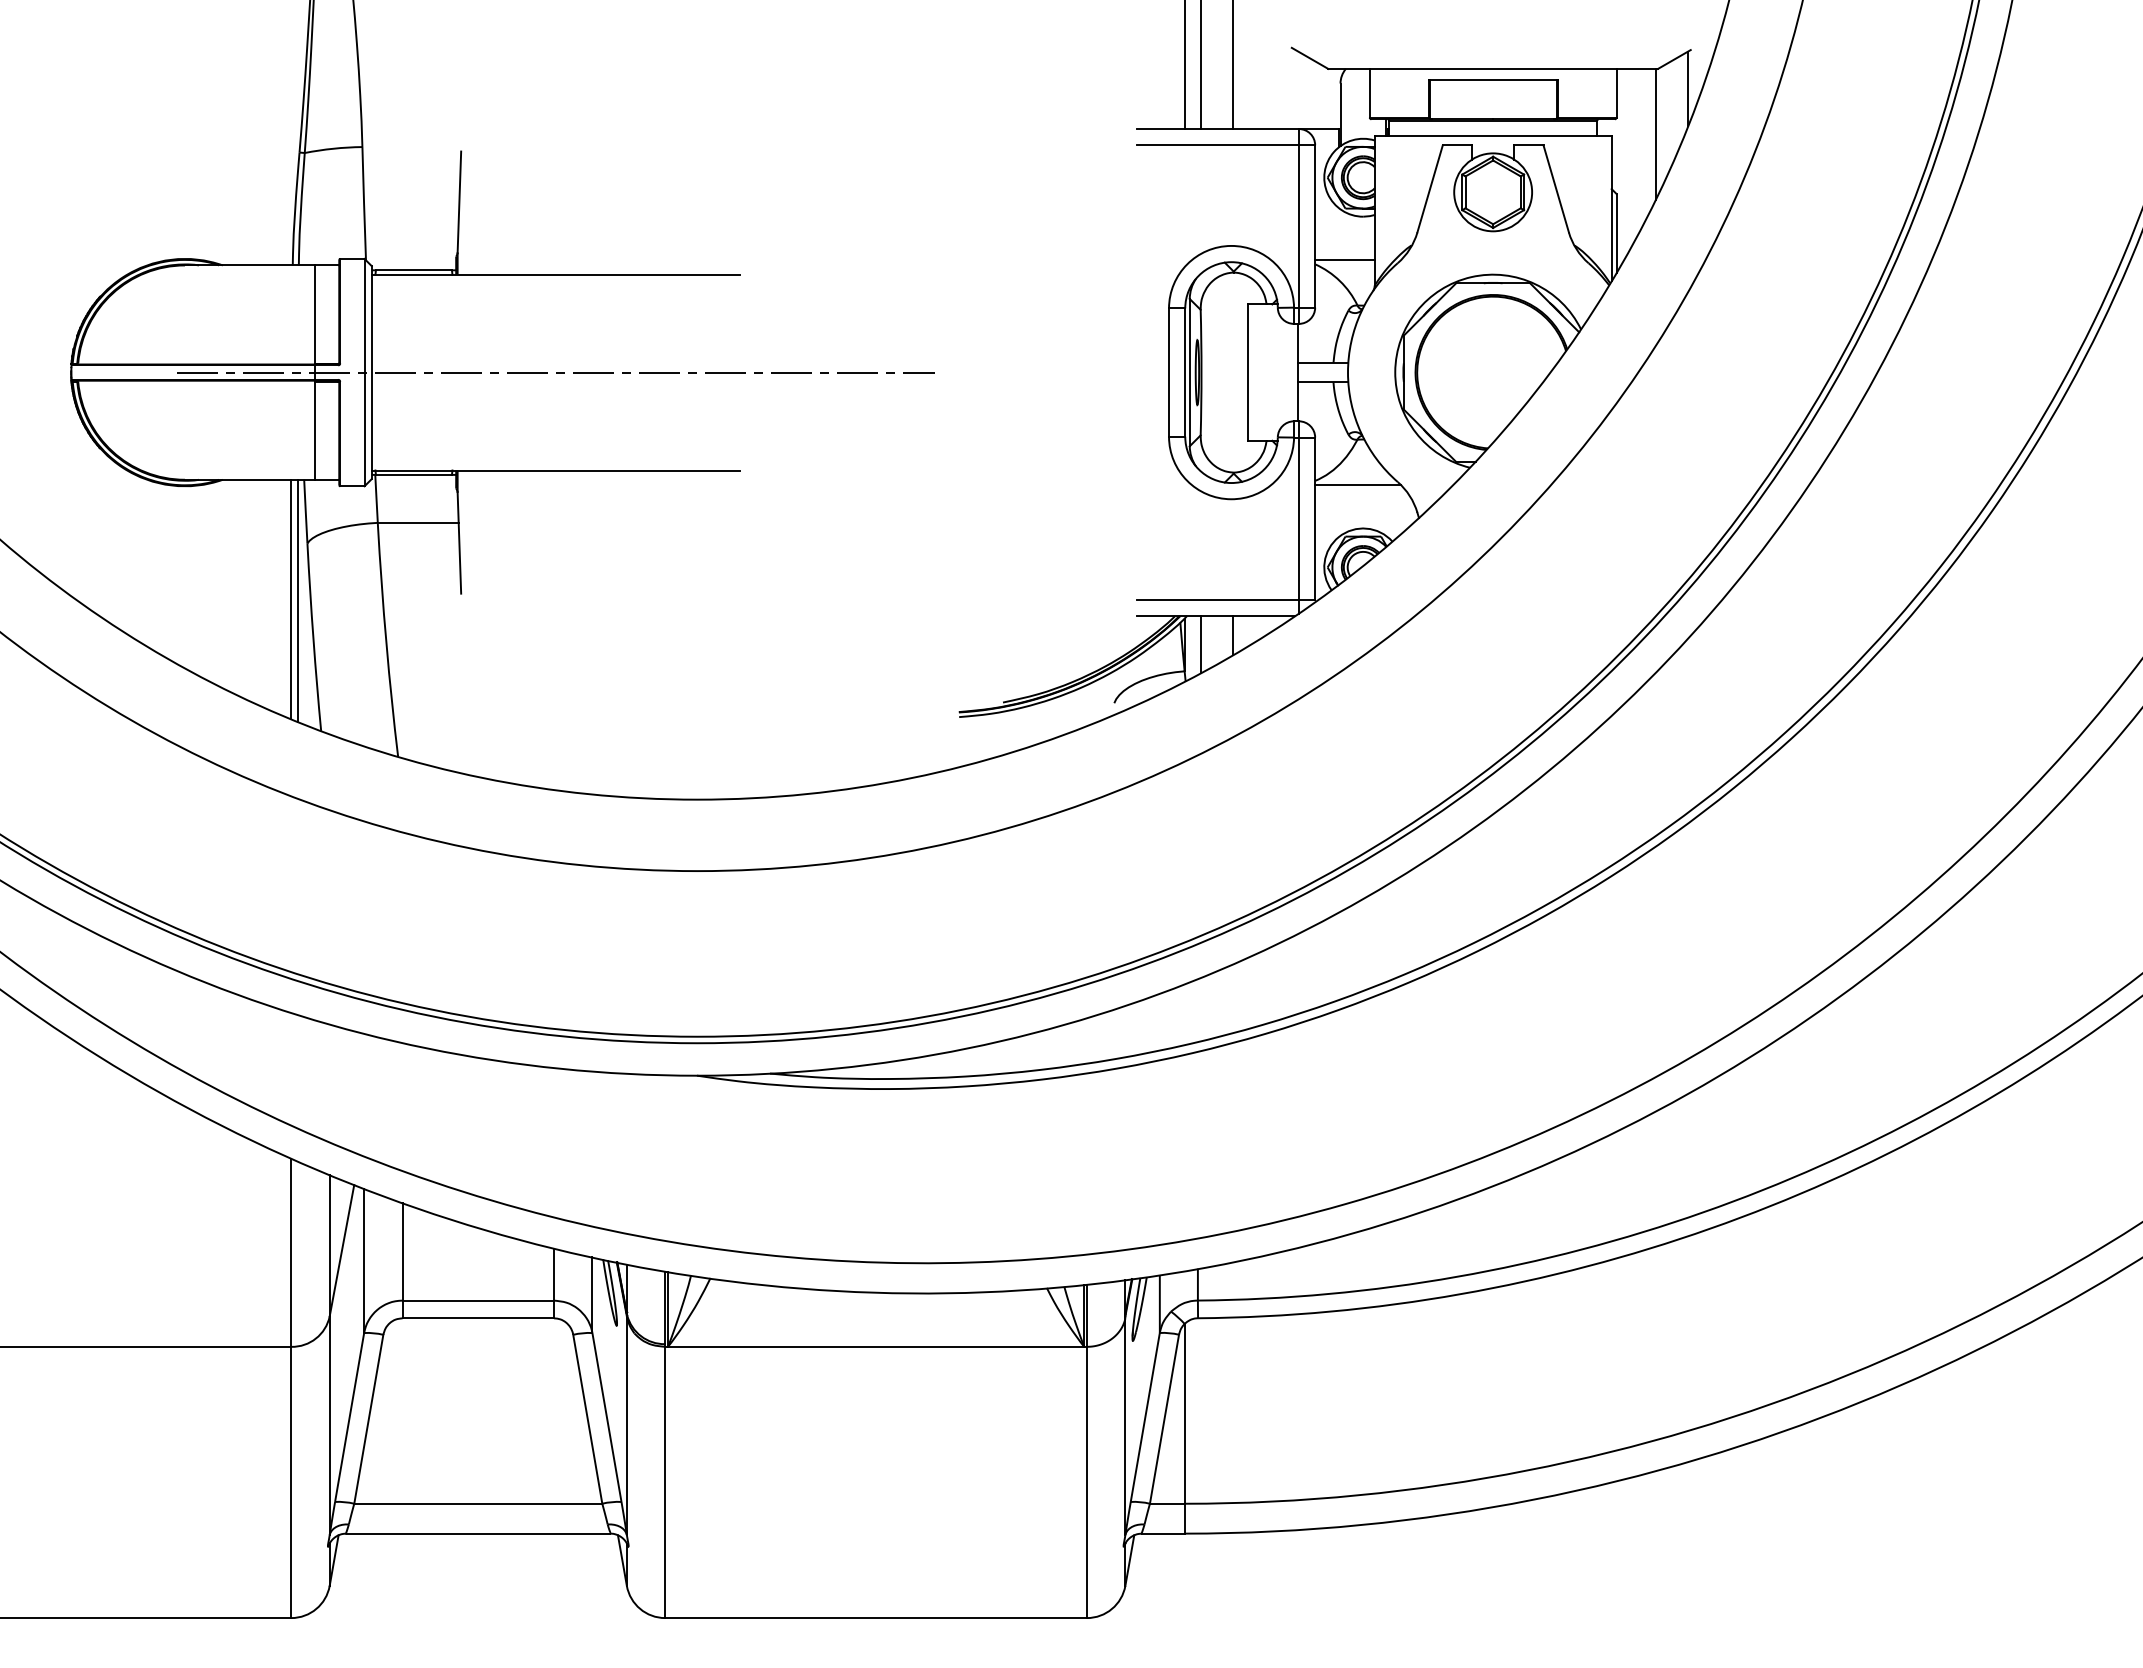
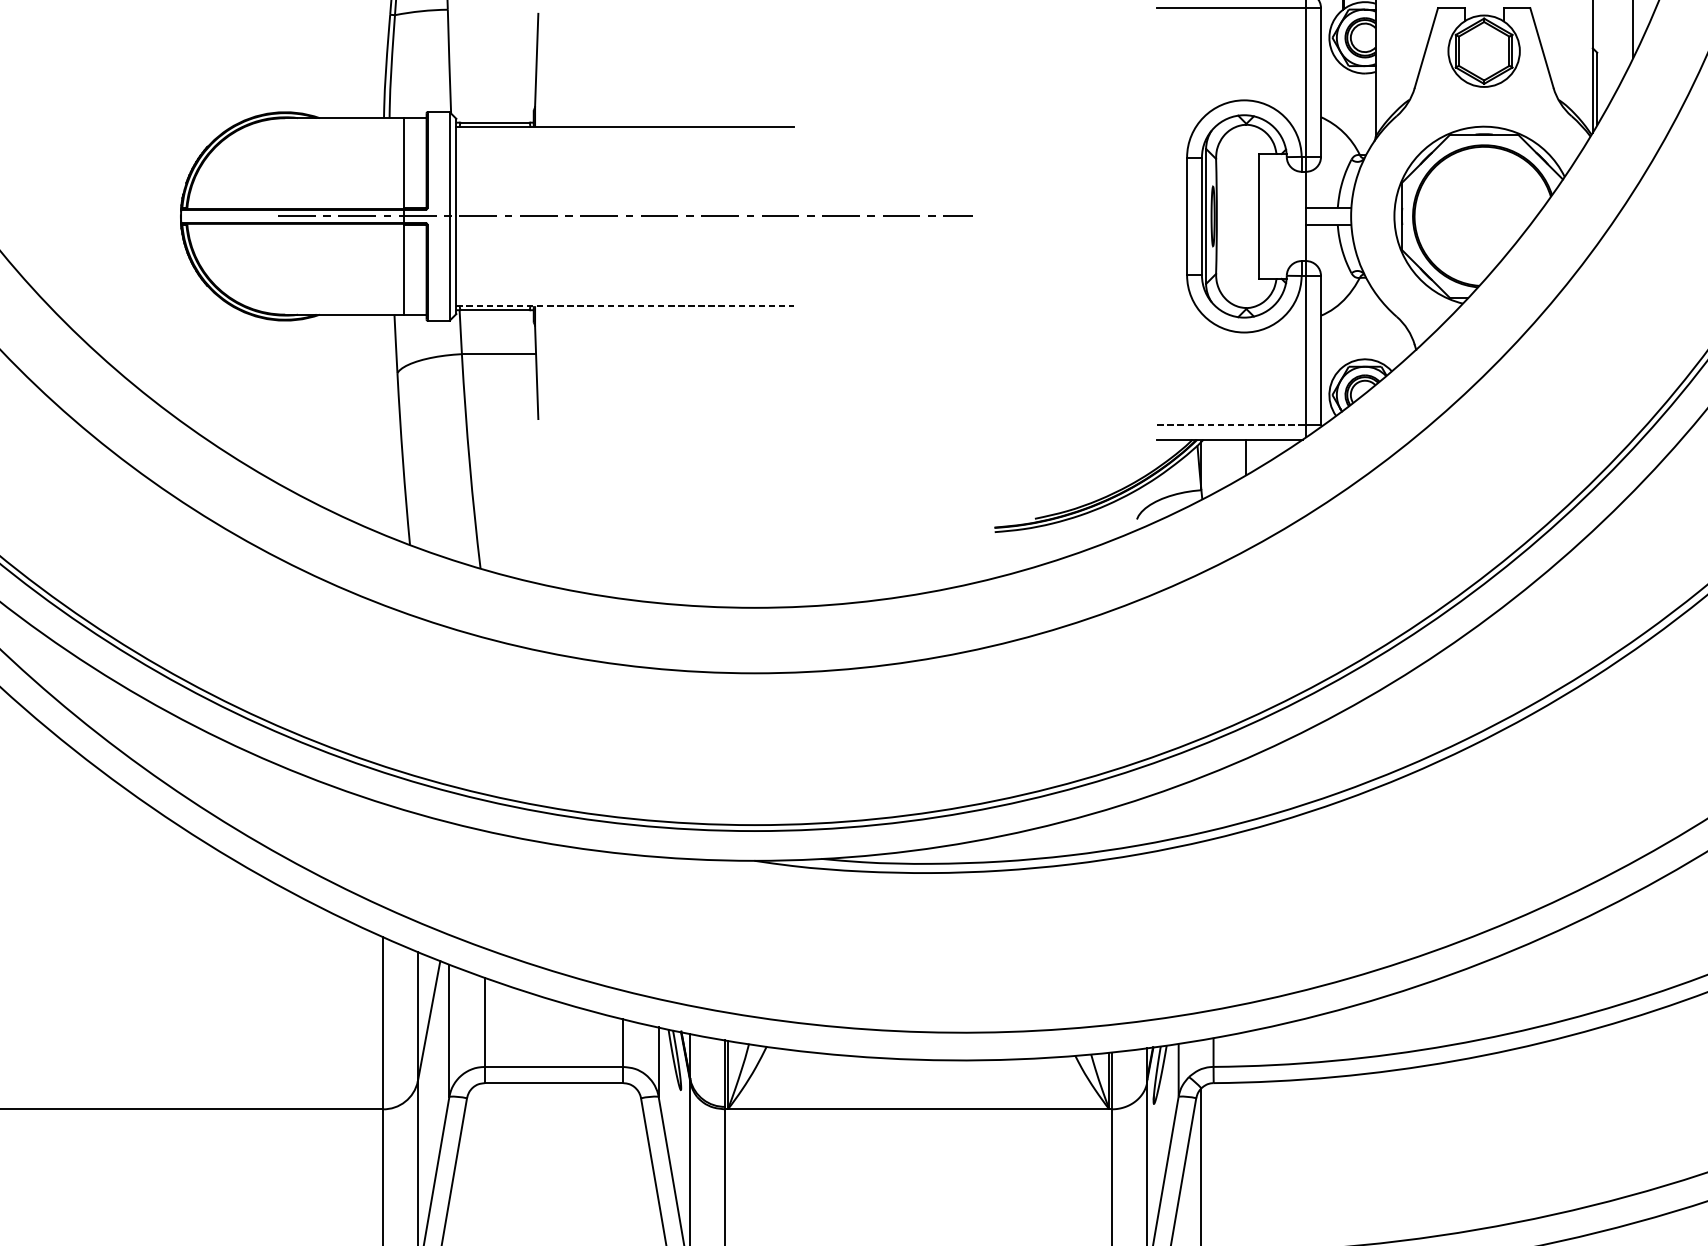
line: (1344, 260) -> (1347, 113), removed
line: (556, 470) -> (625, 306), solid -> dashed
line: (1357, 484) -> (1359, 318), removed
line: (291, 599) -> (382, 424), removed
line: (1218, 599) -> (1232, 424), solid -> dashed
line: (297, 600) -> (388, 425), removed
line: (1200, 644) -> (1215, 465), removed

